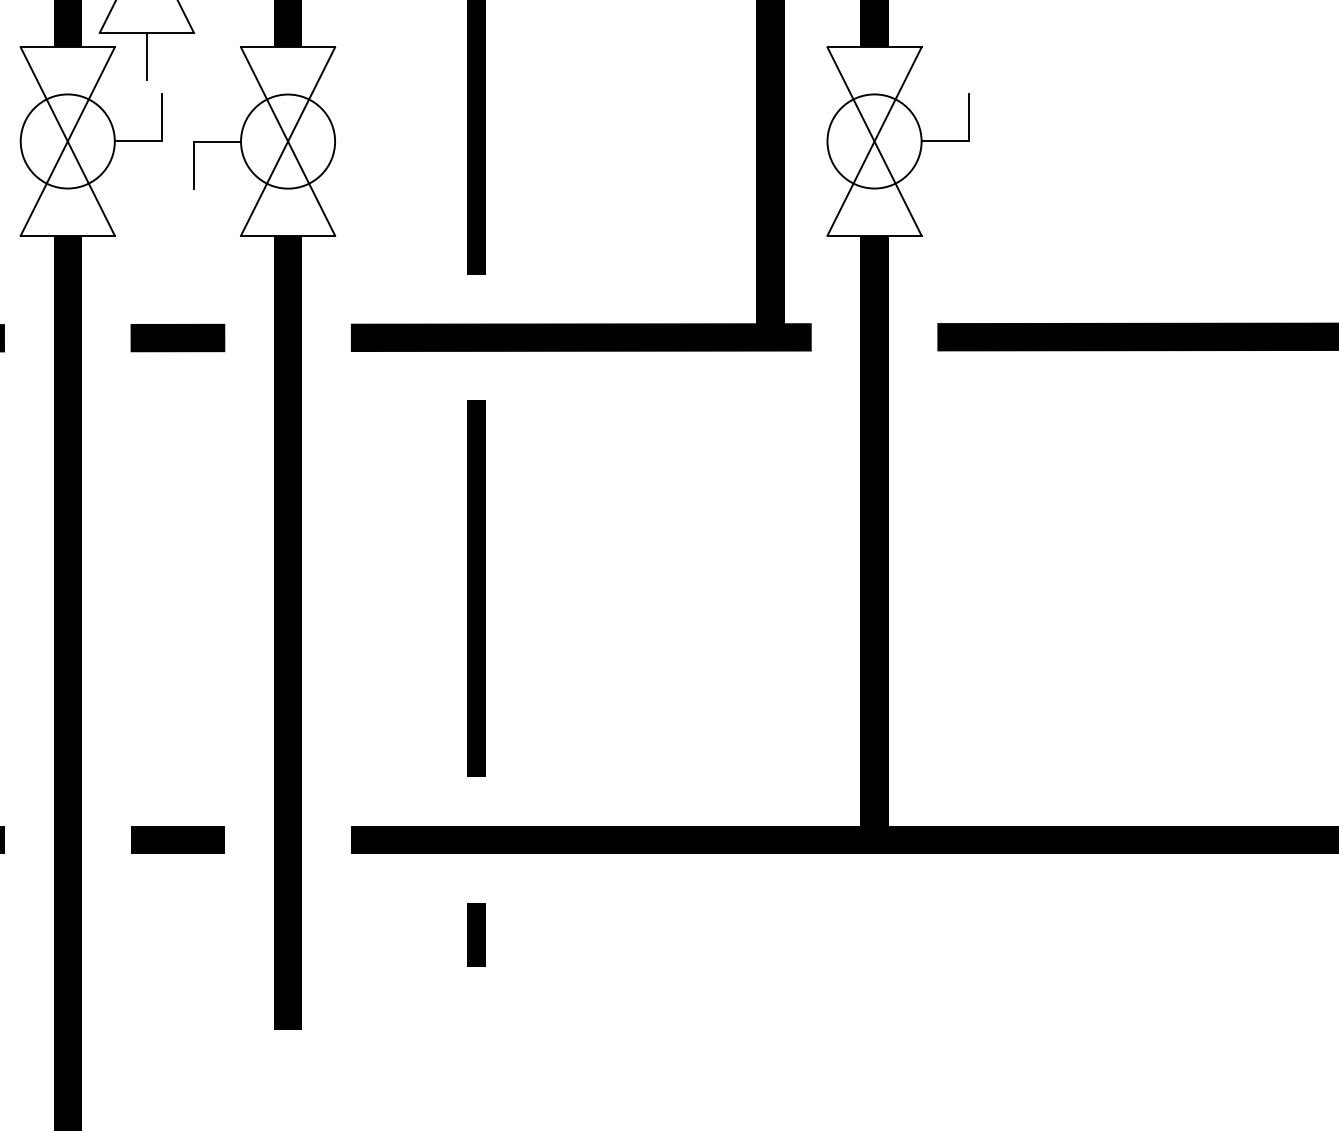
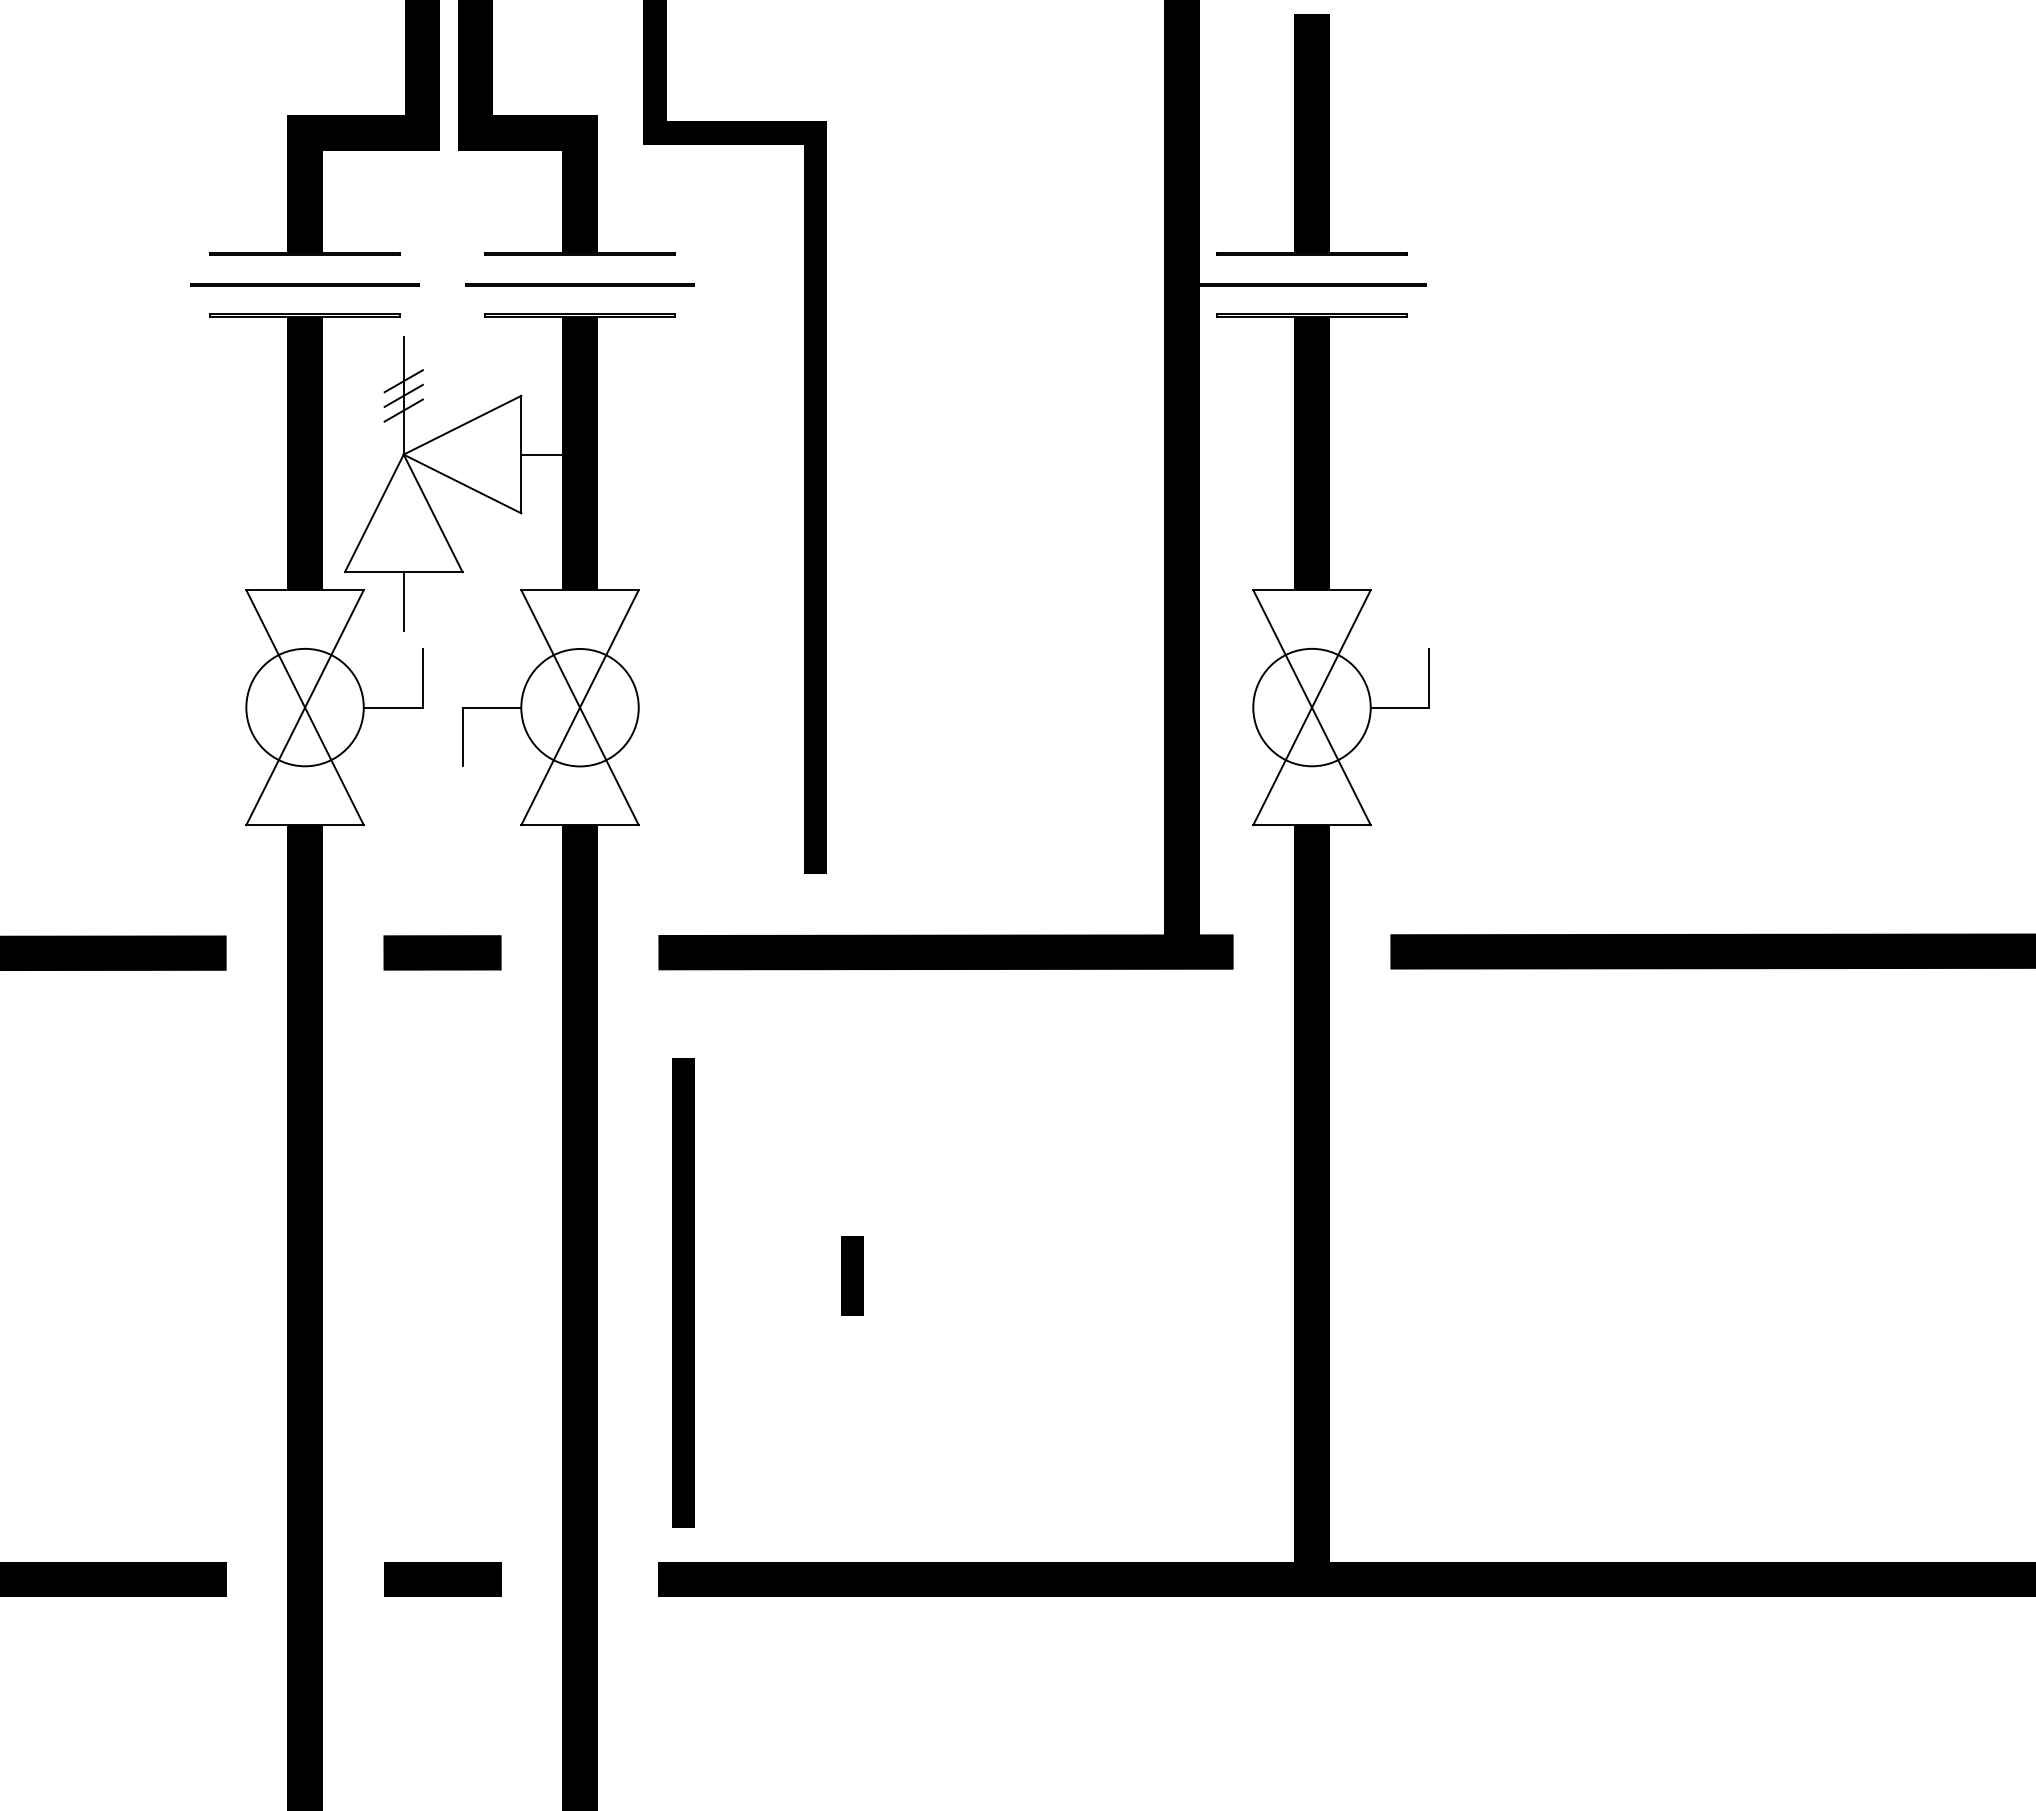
line: (476, 588) -> (683, 1292), moved
line: (476, 934) -> (852, 1275), moved

